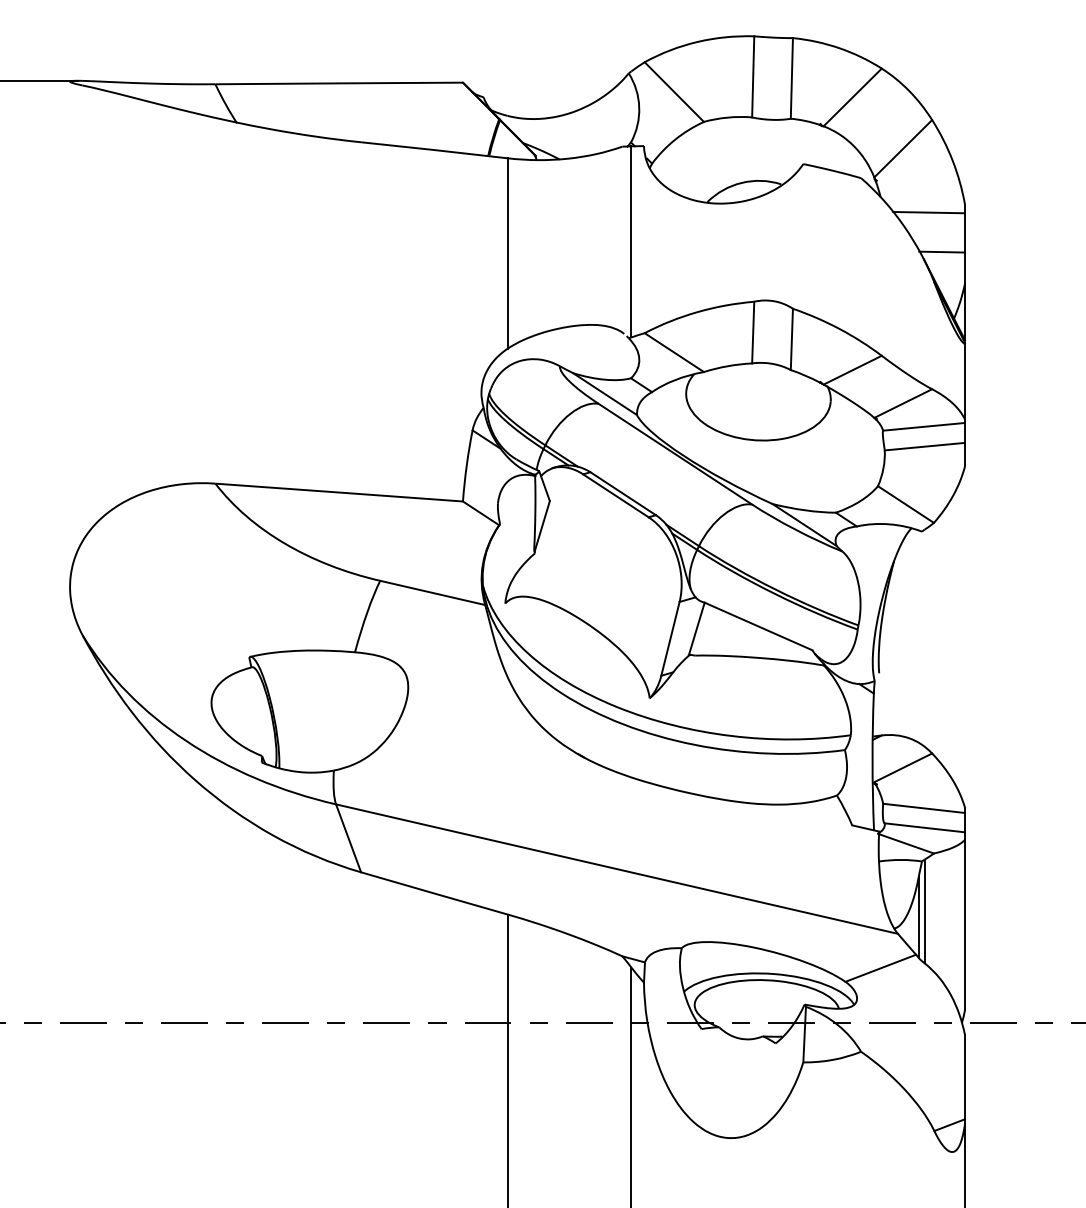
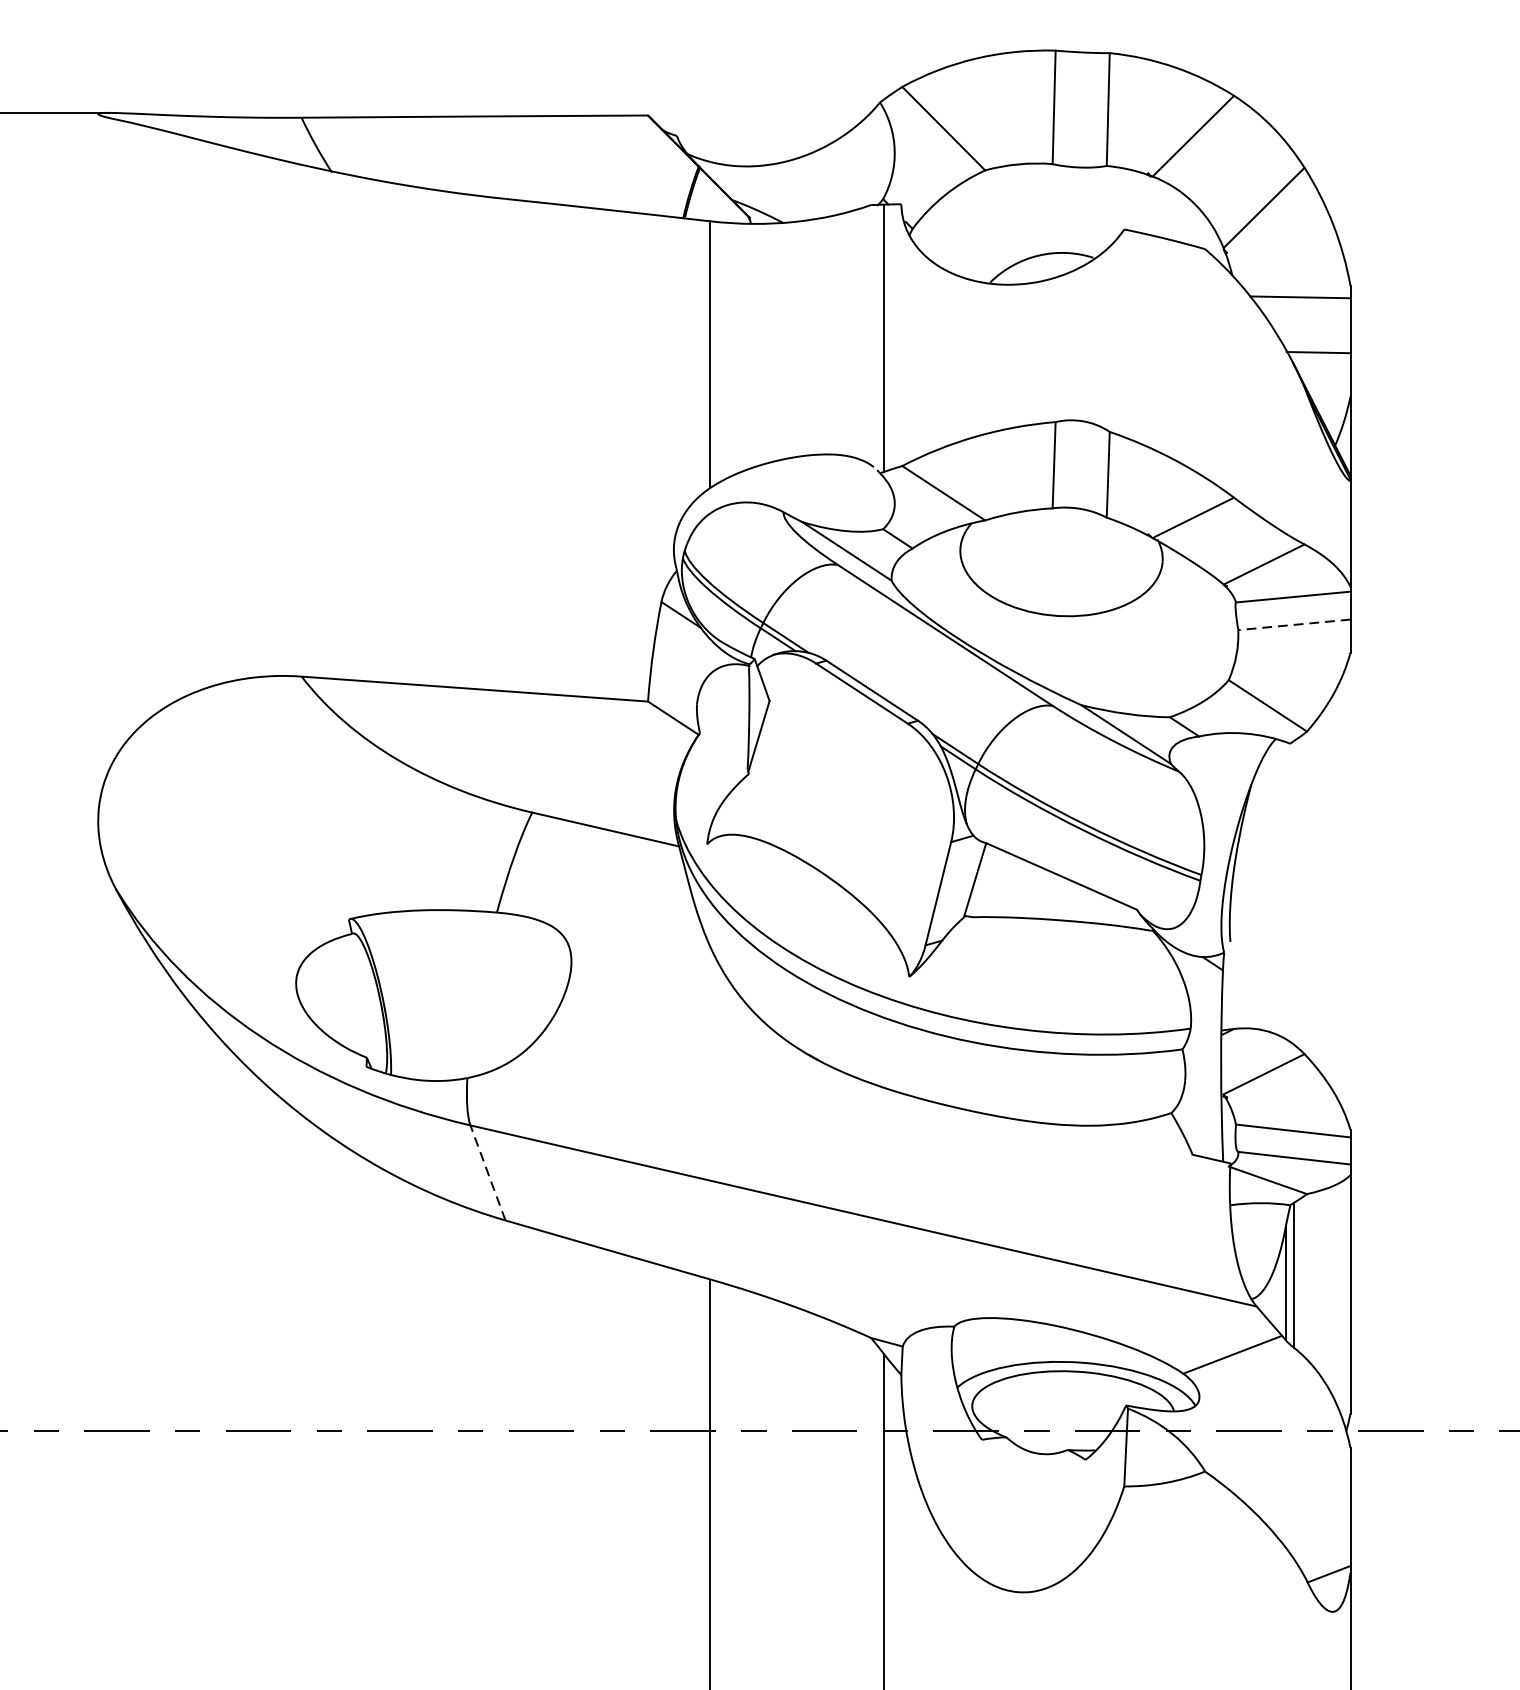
line: (924, 446) -> (1293, 624), solid -> dashed
line: (348, 837) -> (487, 1171), solid -> dashed

